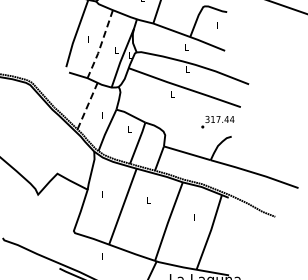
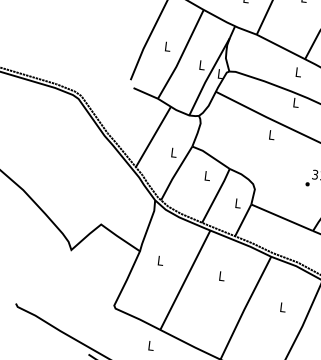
line: (101, 45) -> (182, 56), dashed -> solid
line: (87, 105) -> (153, 136), dashed -> solid

